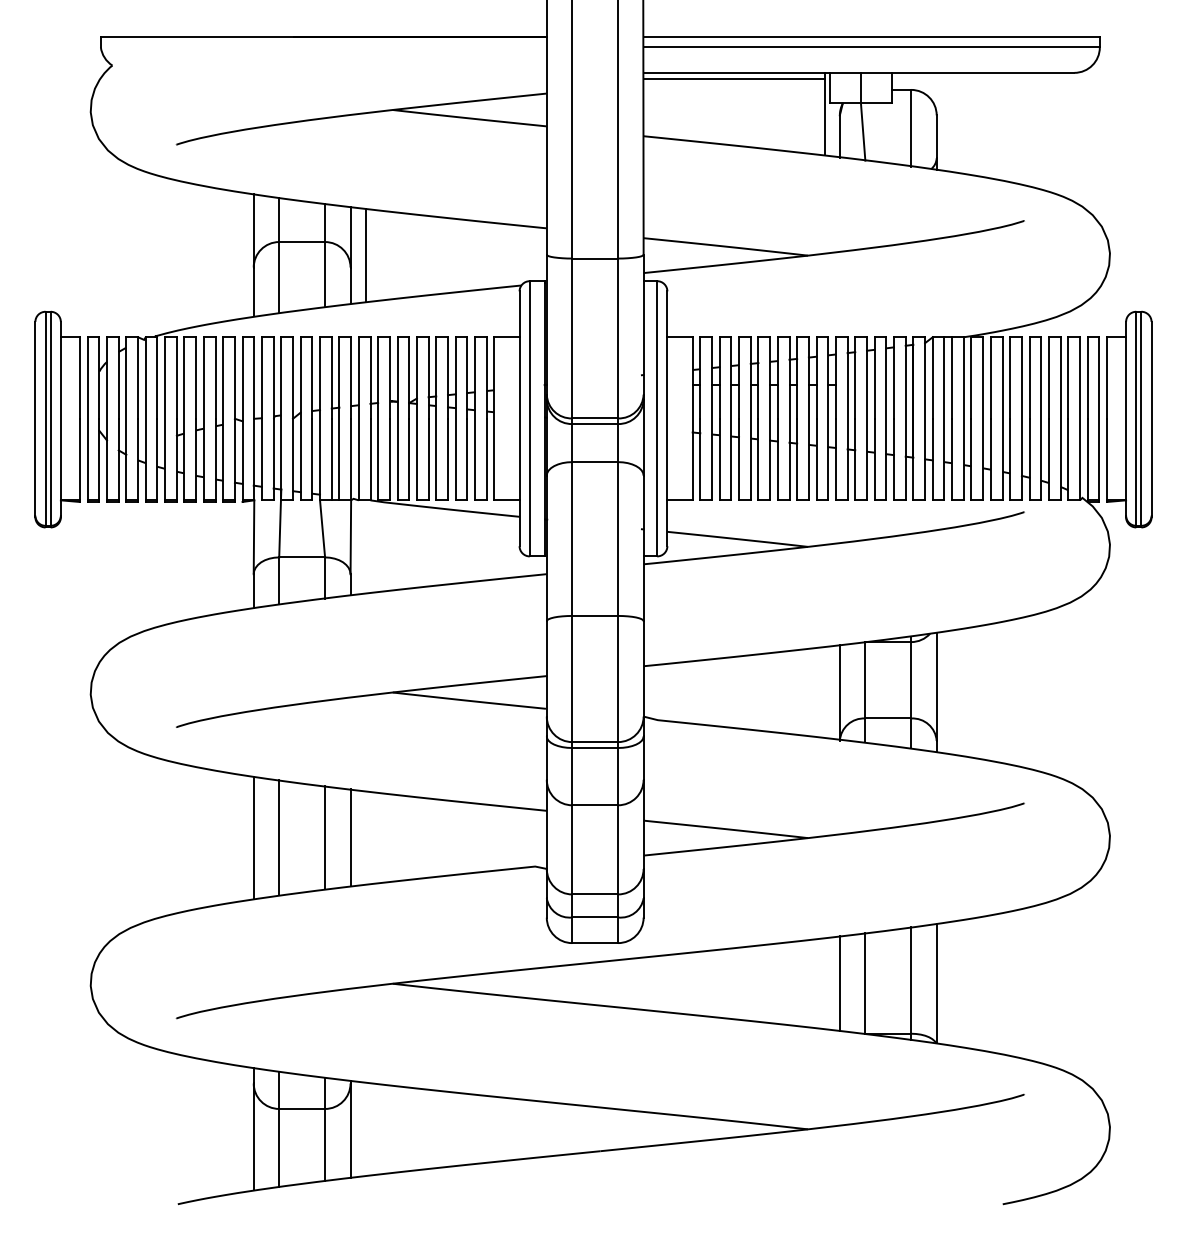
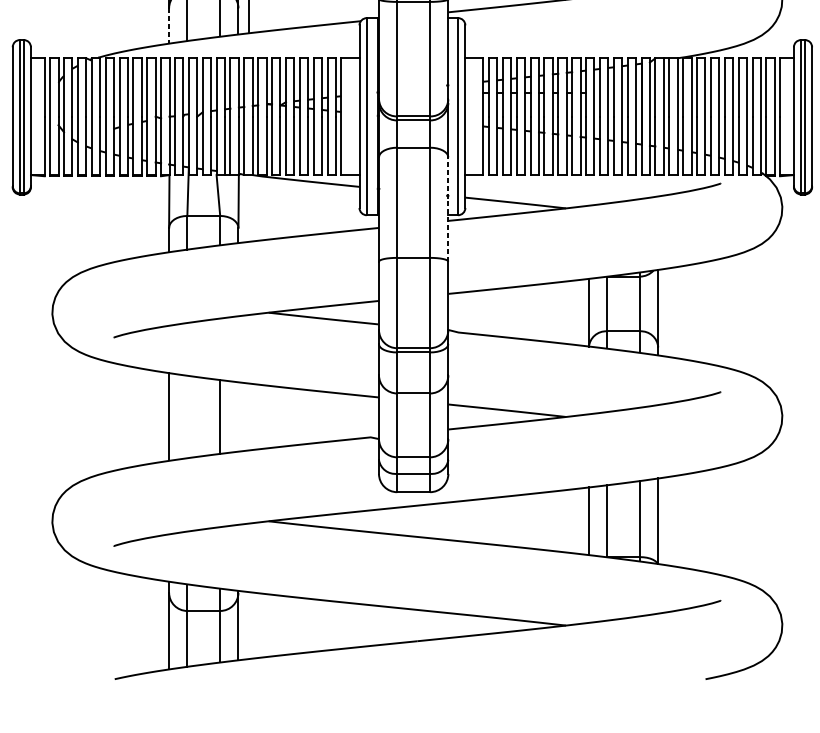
line: (253, 292) -> (168, 26), solid -> dashed
line: (643, 548) -> (448, 209), solid -> dashed
line: (279, 837) -> (187, 416), removed
line: (350, 837) -> (238, 416), removed

